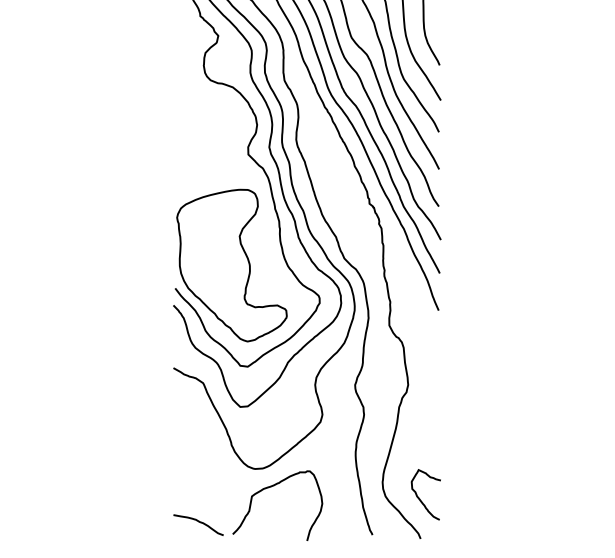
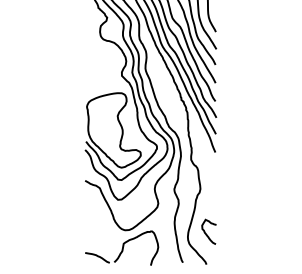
curve: (420, 497) -> (206, 233), moved

